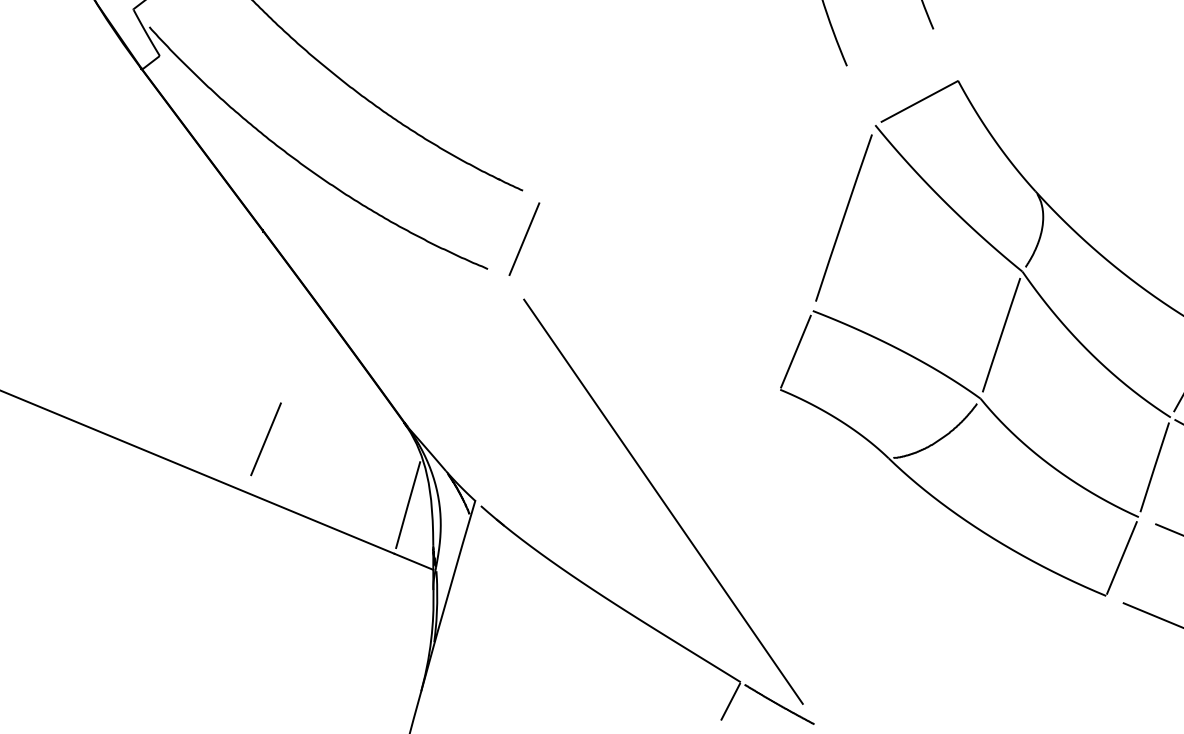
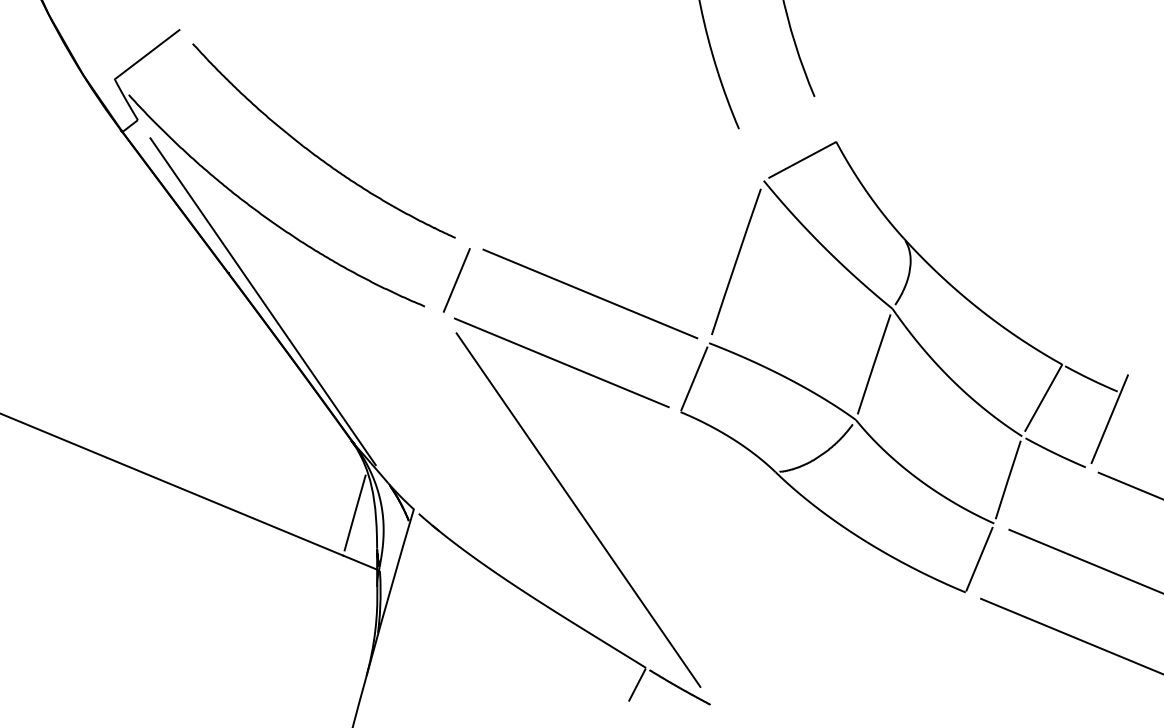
line: (677, 254) -> (590, 293), added
line: (302, 263) -> (262, 301), added
line: (644, 333) -> (561, 362), added
line: (265, 439) -> (230, 455), removed

